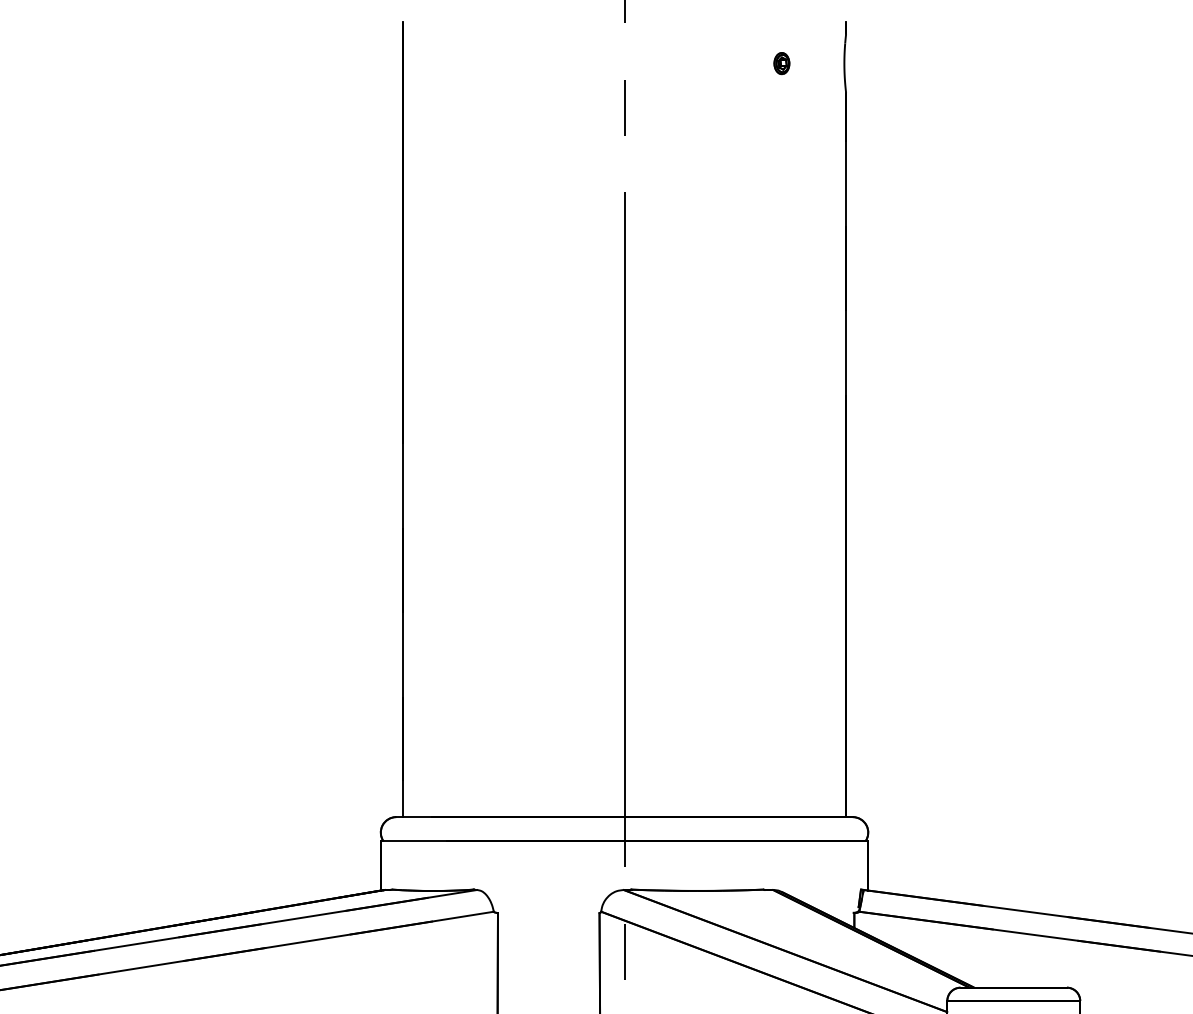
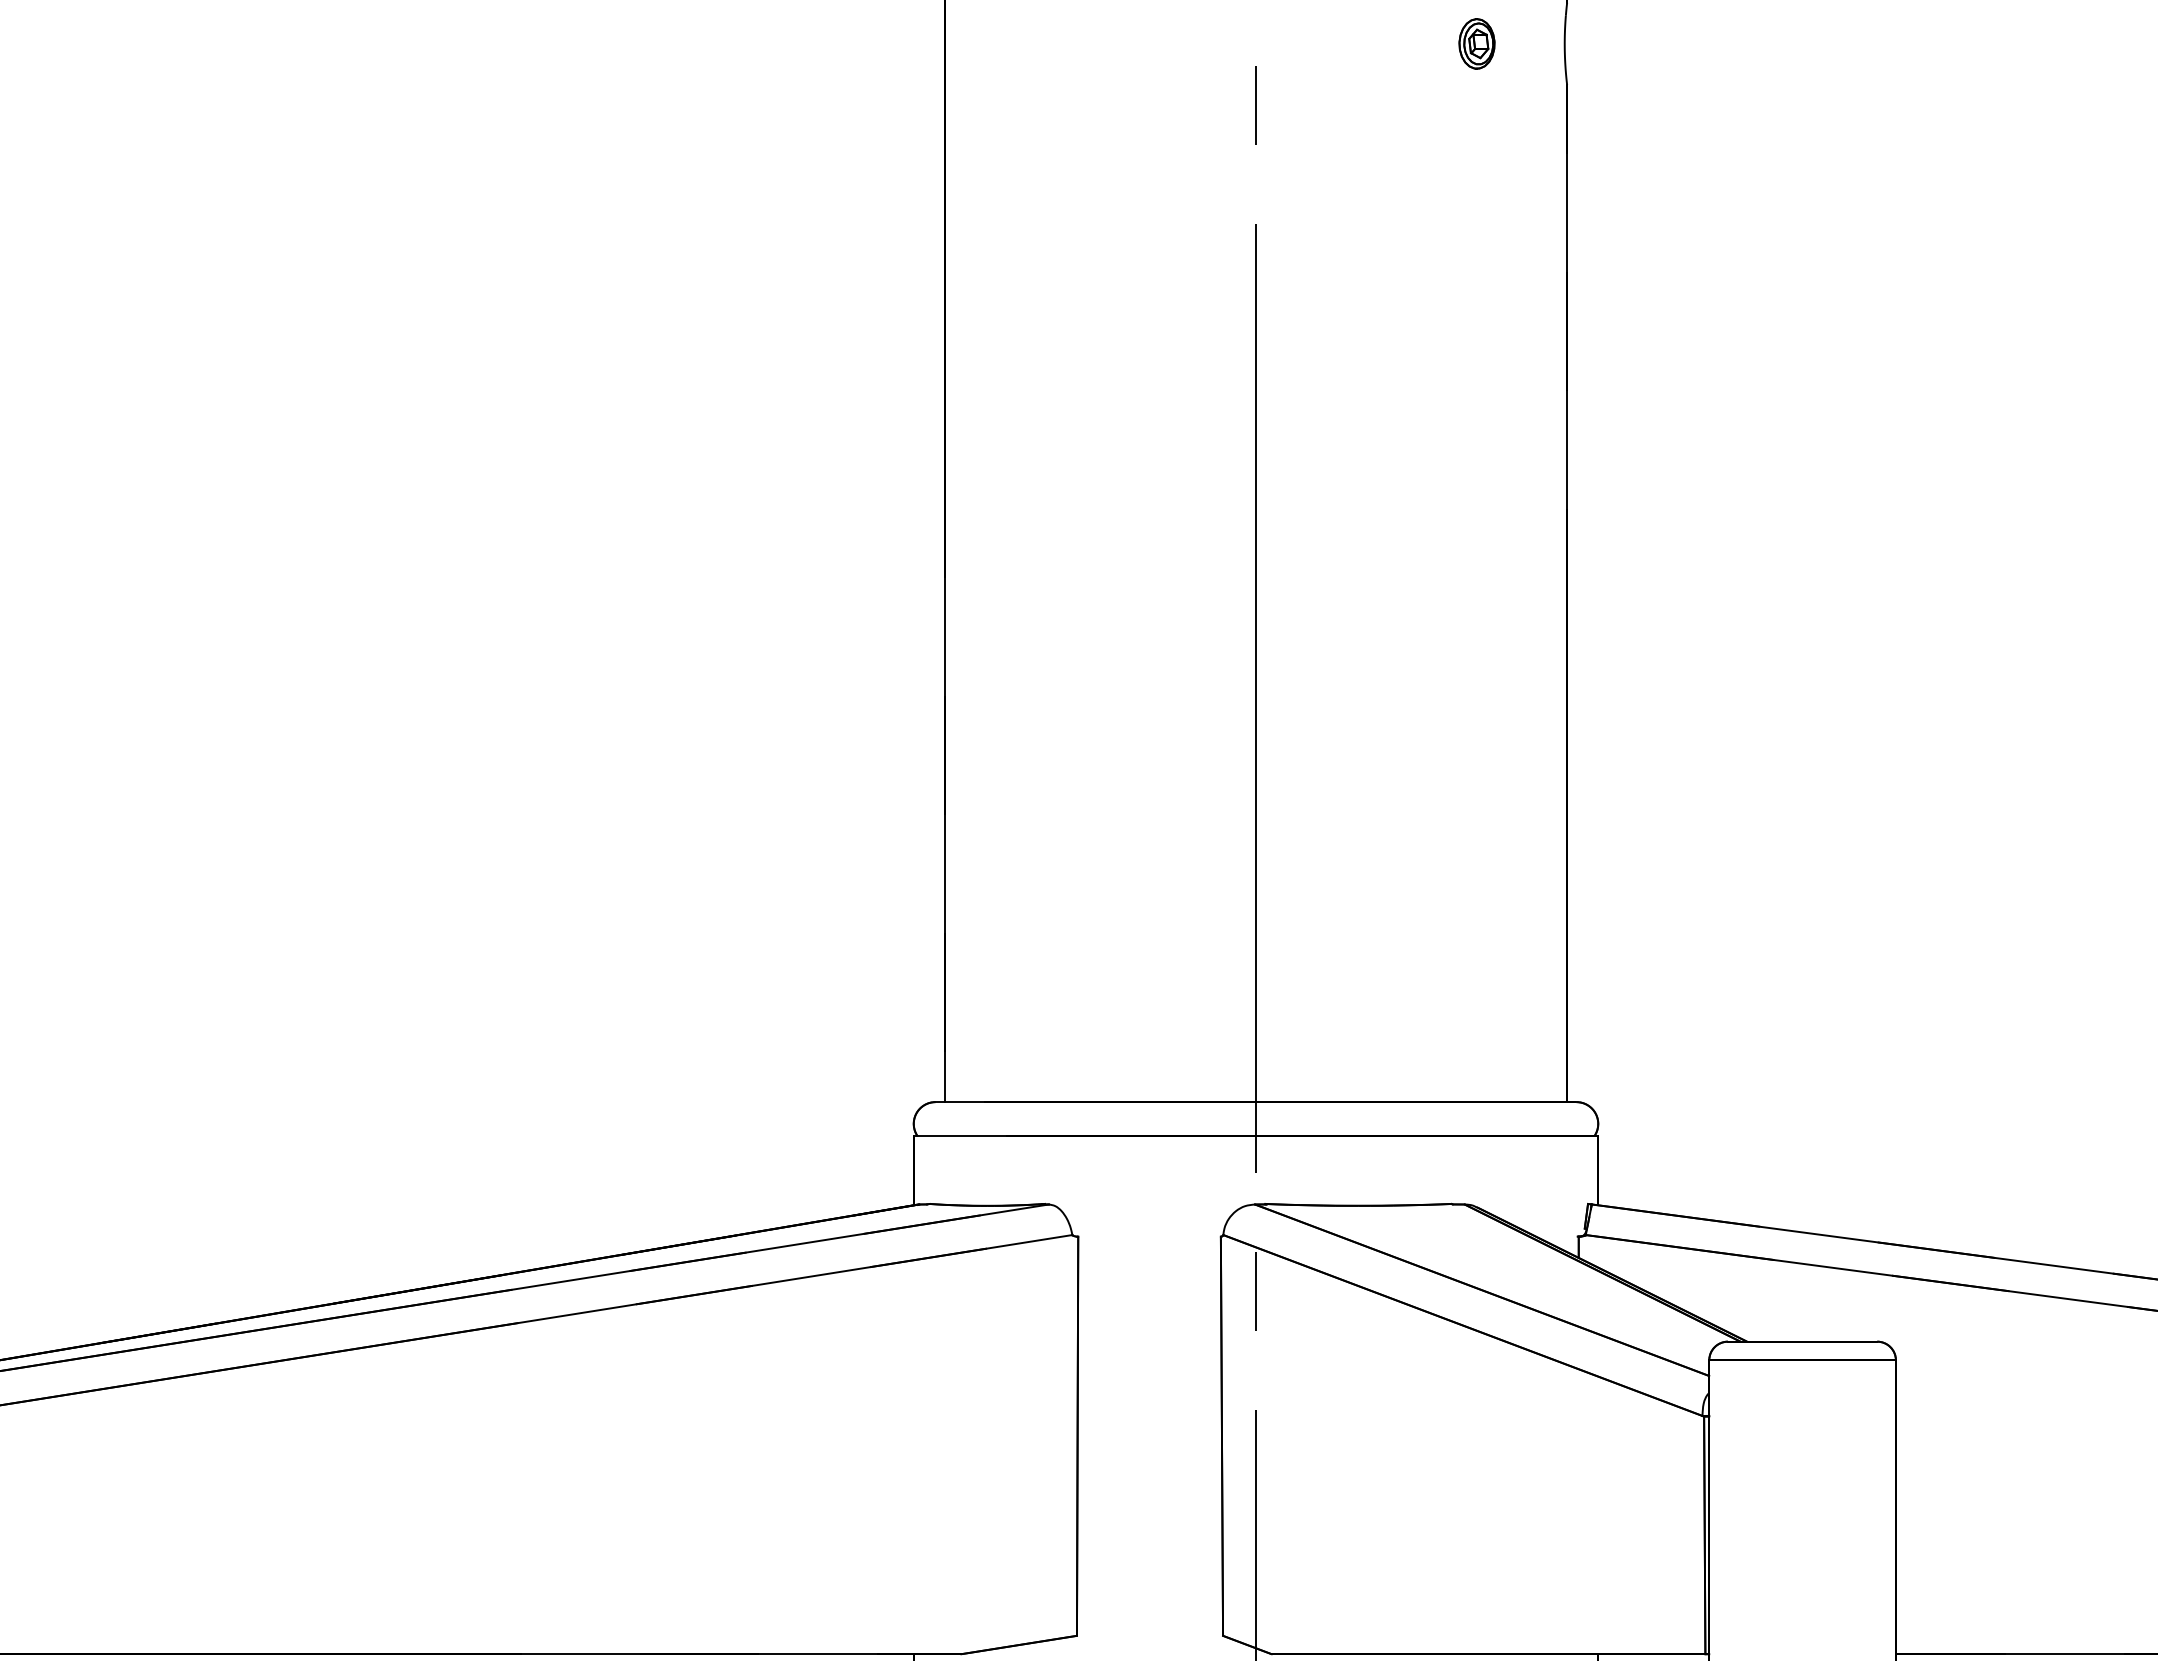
part: (781, 63) -> (1476, 43), size x1.67

